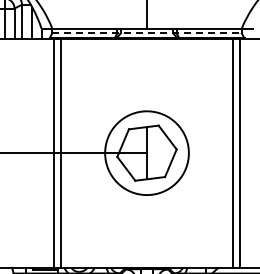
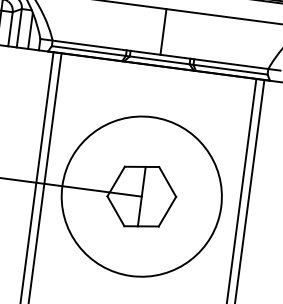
line: (147, 33) -> (160, 60), dashed -> solid
circle: (146, 152) -> (141, 195), size x1.67

